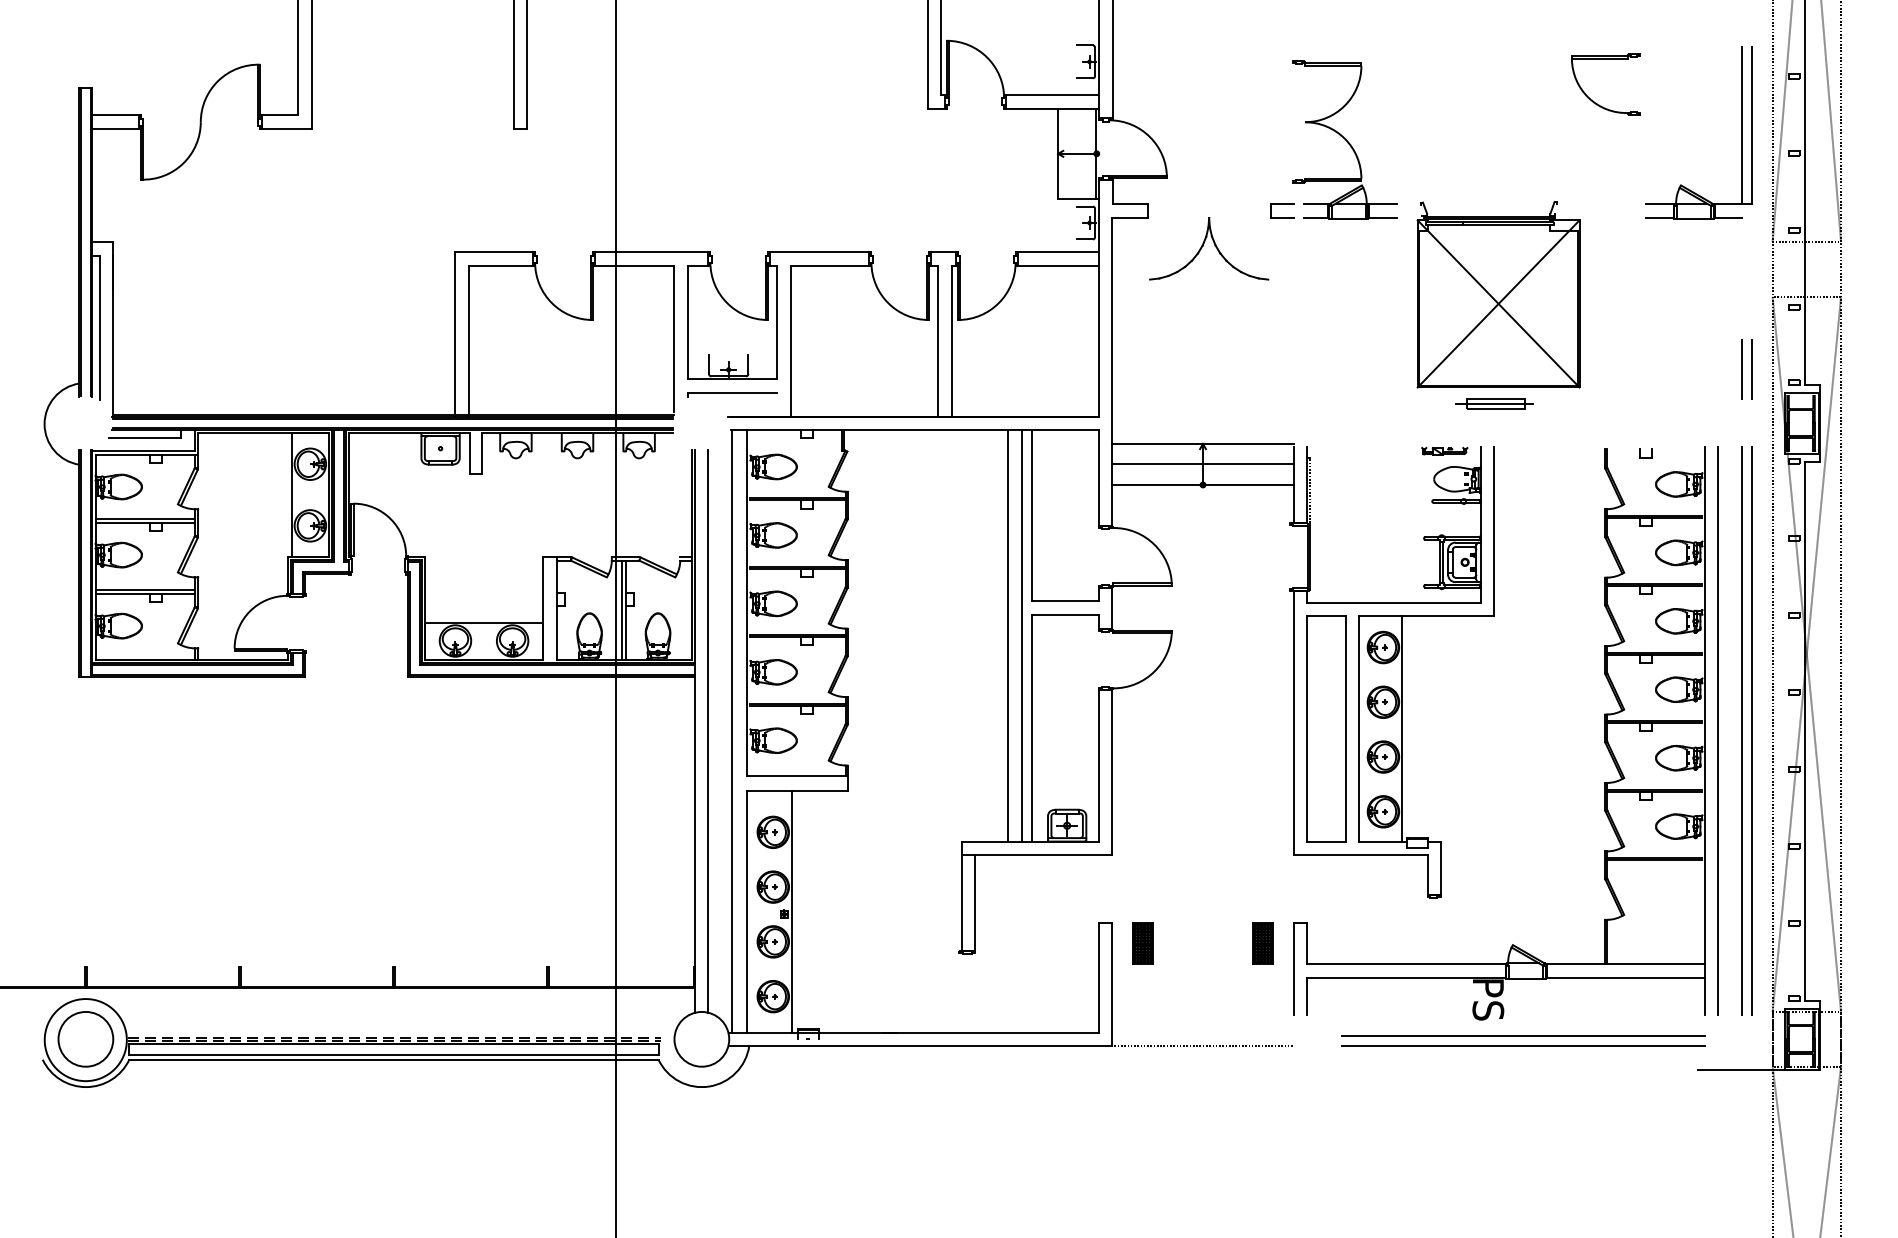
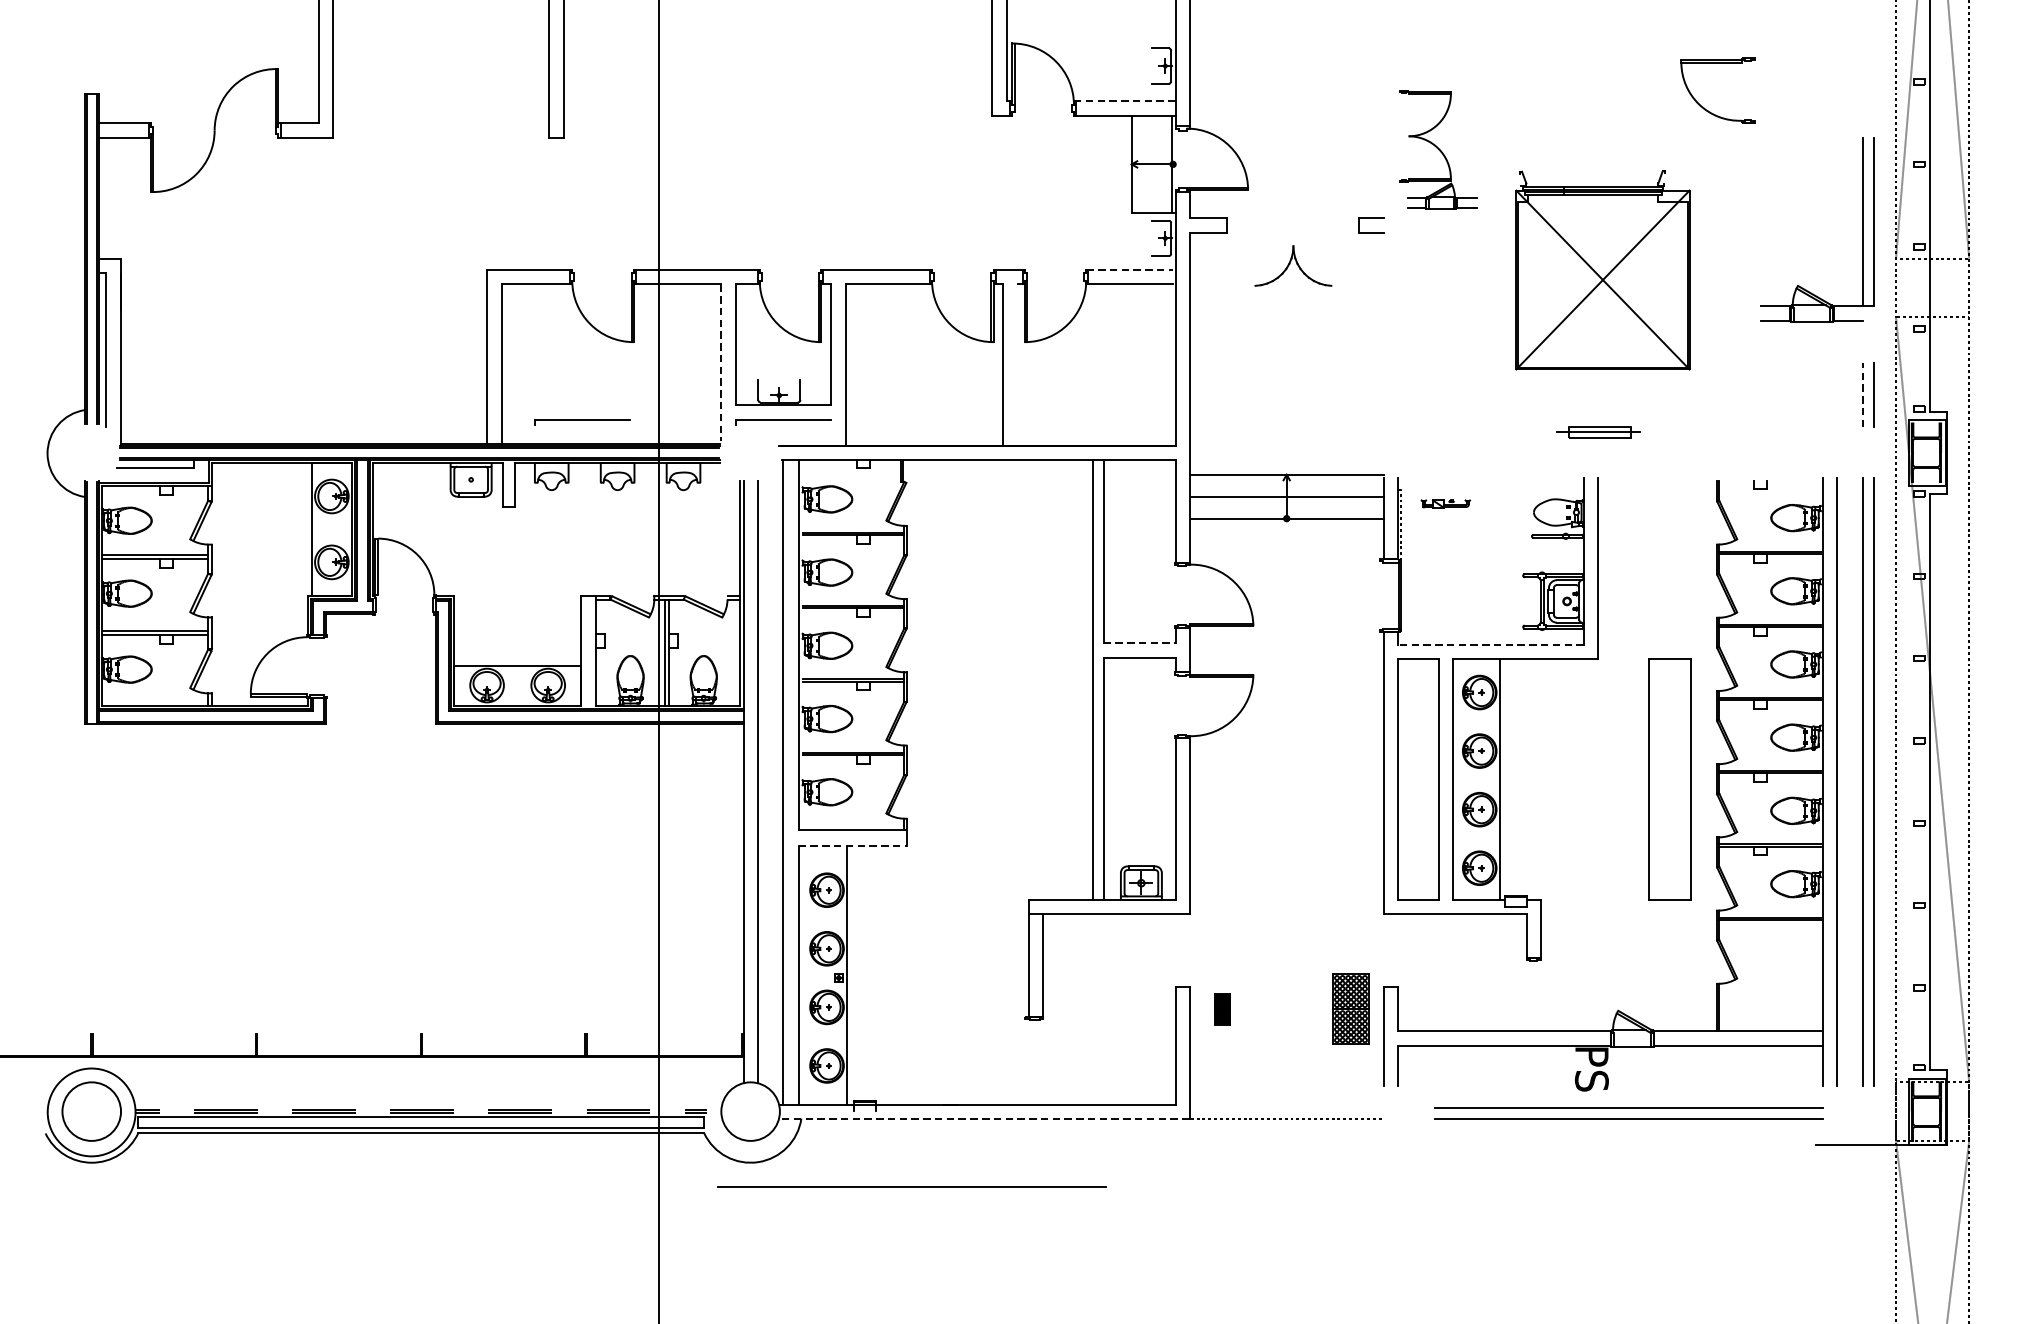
line: (1051, 94) -> (1124, 100), solid -> dashed
part: (1741, 132) -> (1862, 229), moved
part: (1344, 139) -> (1438, 149), size x0.7
part: (1209, 248) -> (1293, 265), size x0.6
line: (1056, 252) -> (1129, 269), solid -> dashed
part: (1498, 294) -> (1602, 269), moved
line: (674, 339) -> (721, 363), solid -> dashed
line: (951, 340) -> (1017, 364), removed
line: (1742, 369) -> (1863, 395), solid -> dashed
part: (544, 394) -> (582, 421), added
part: (1444, 451) -> (1445, 504), moved
line: (1065, 600) -> (1139, 642), solid -> dashed
line: (1393, 603) -> (1490, 645), solid -> dashed
line: (1008, 635) -> (1078, 679), removed
line: (1806, 654) -> (1932, 699), removed
part: (1561, 728) -> (1670, 779), added
line: (797, 790) -> (852, 845), solid -> dashed
part: (1142, 943) -> (1221, 1009), size x0.7
part: (1262, 943) -> (1350, 1009), size x1.6
line: (920, 1045) -> (984, 1118), solid -> dashed
line: (853, 1109) -> (912, 1186), added

